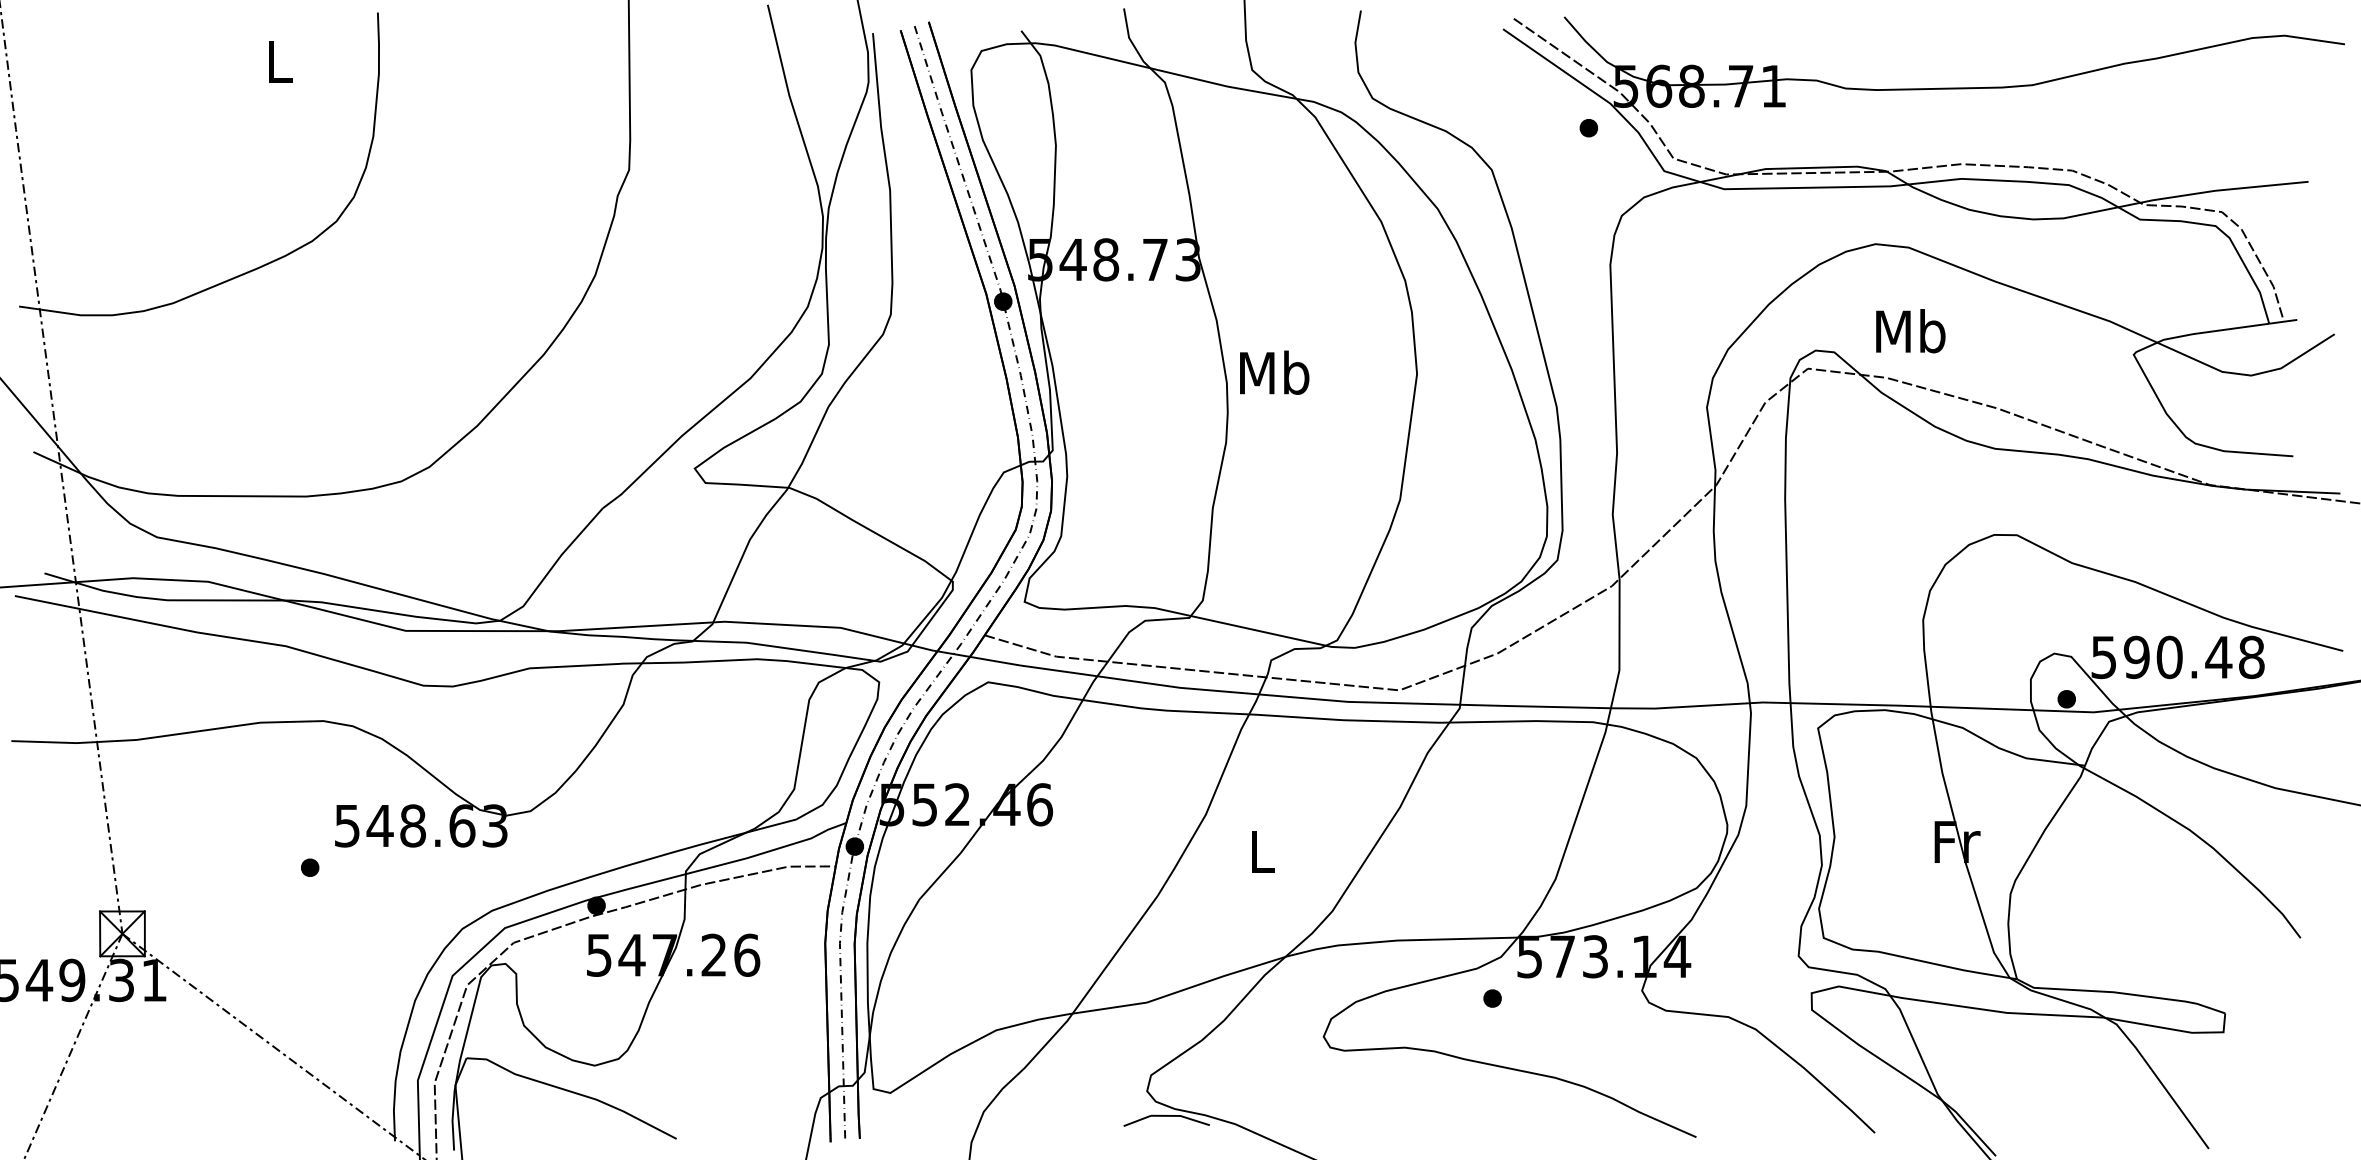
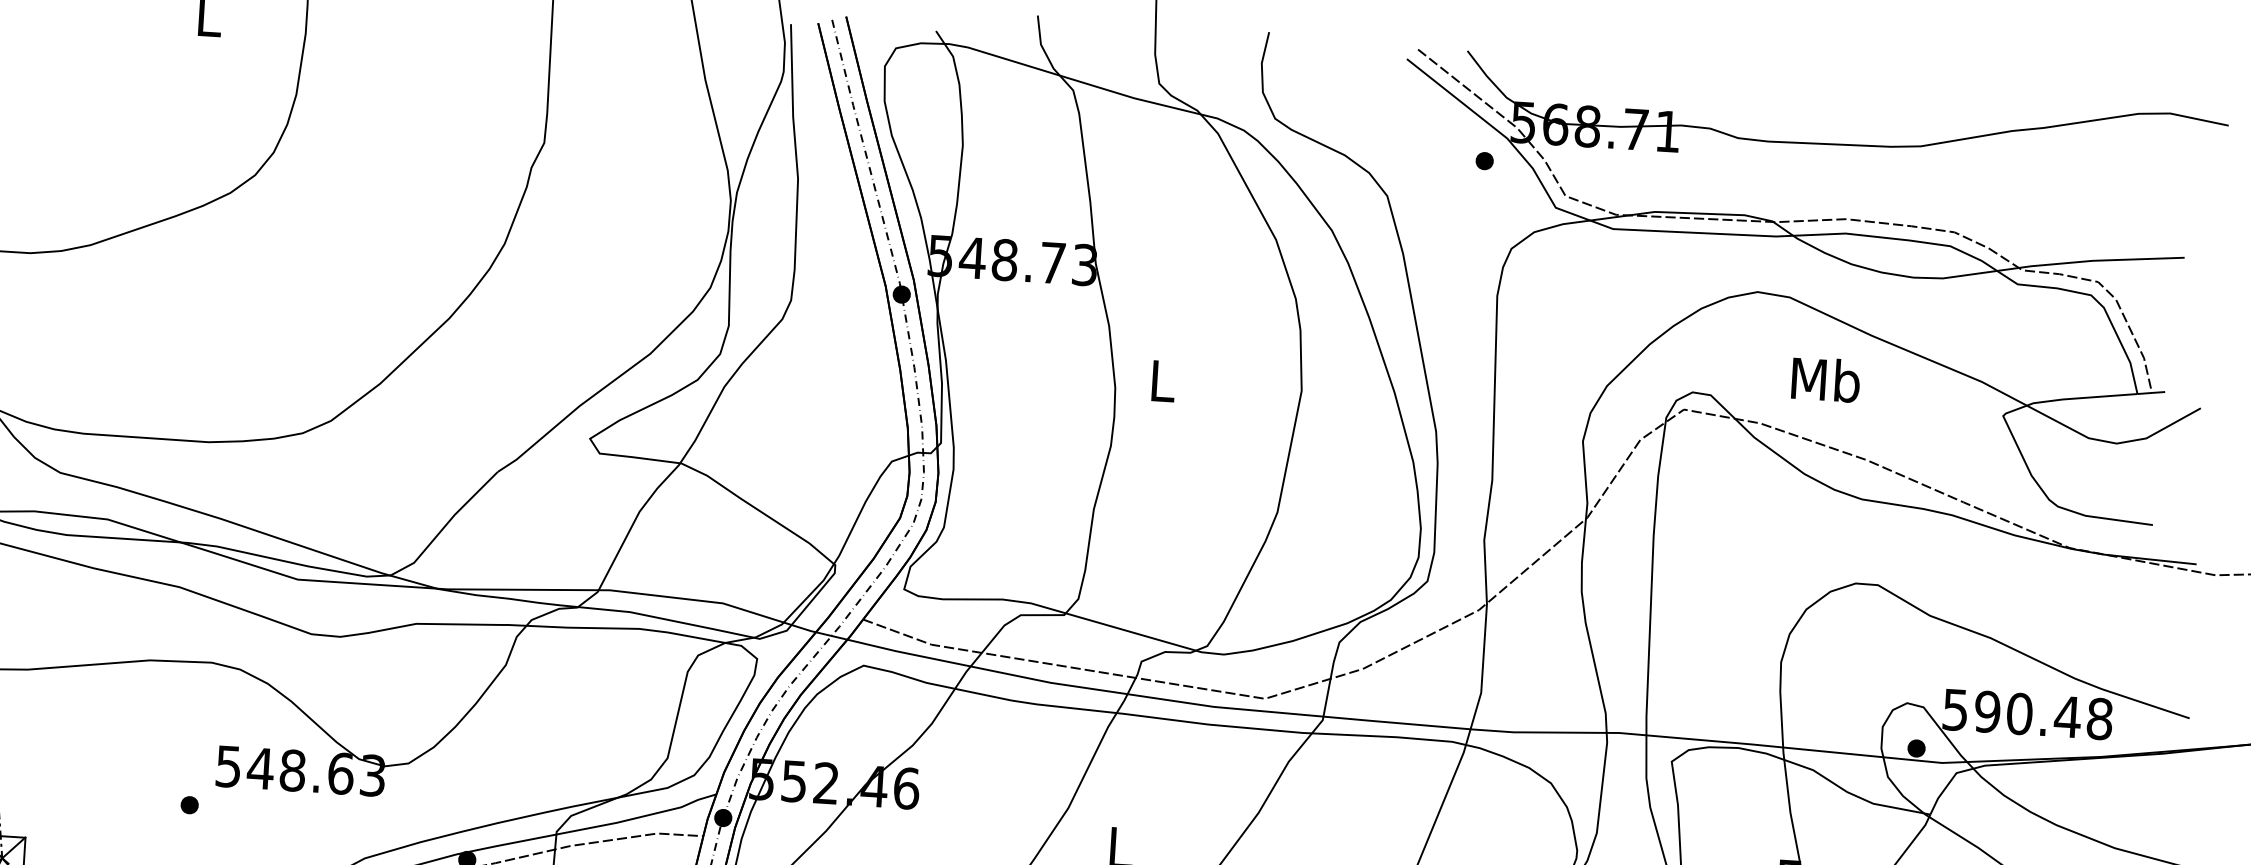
text: (1910, 331) -> (1825, 380), moved
text: (1274, 372) -> (1162, 380), Mb -> L

